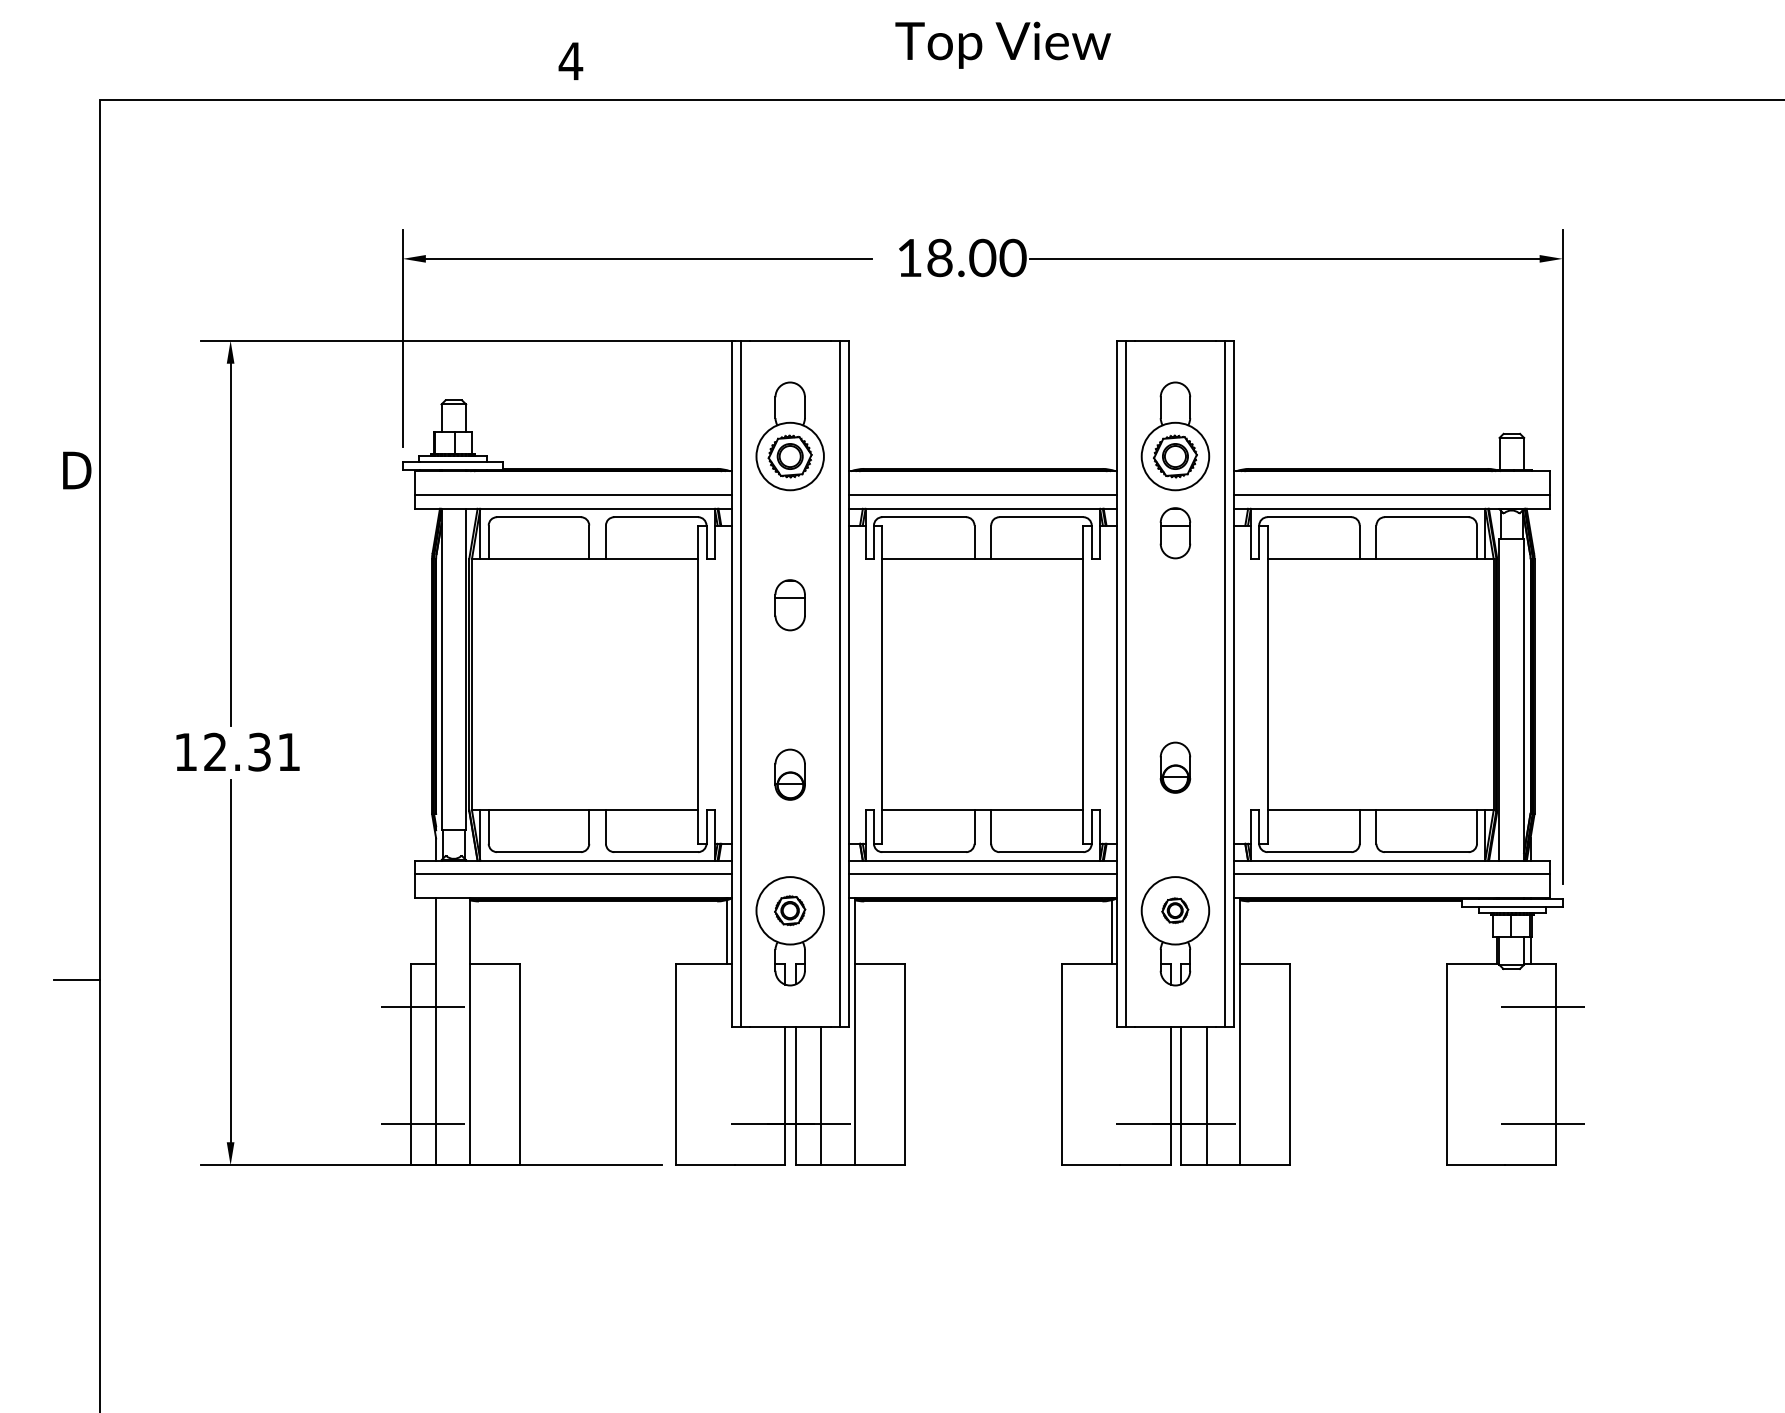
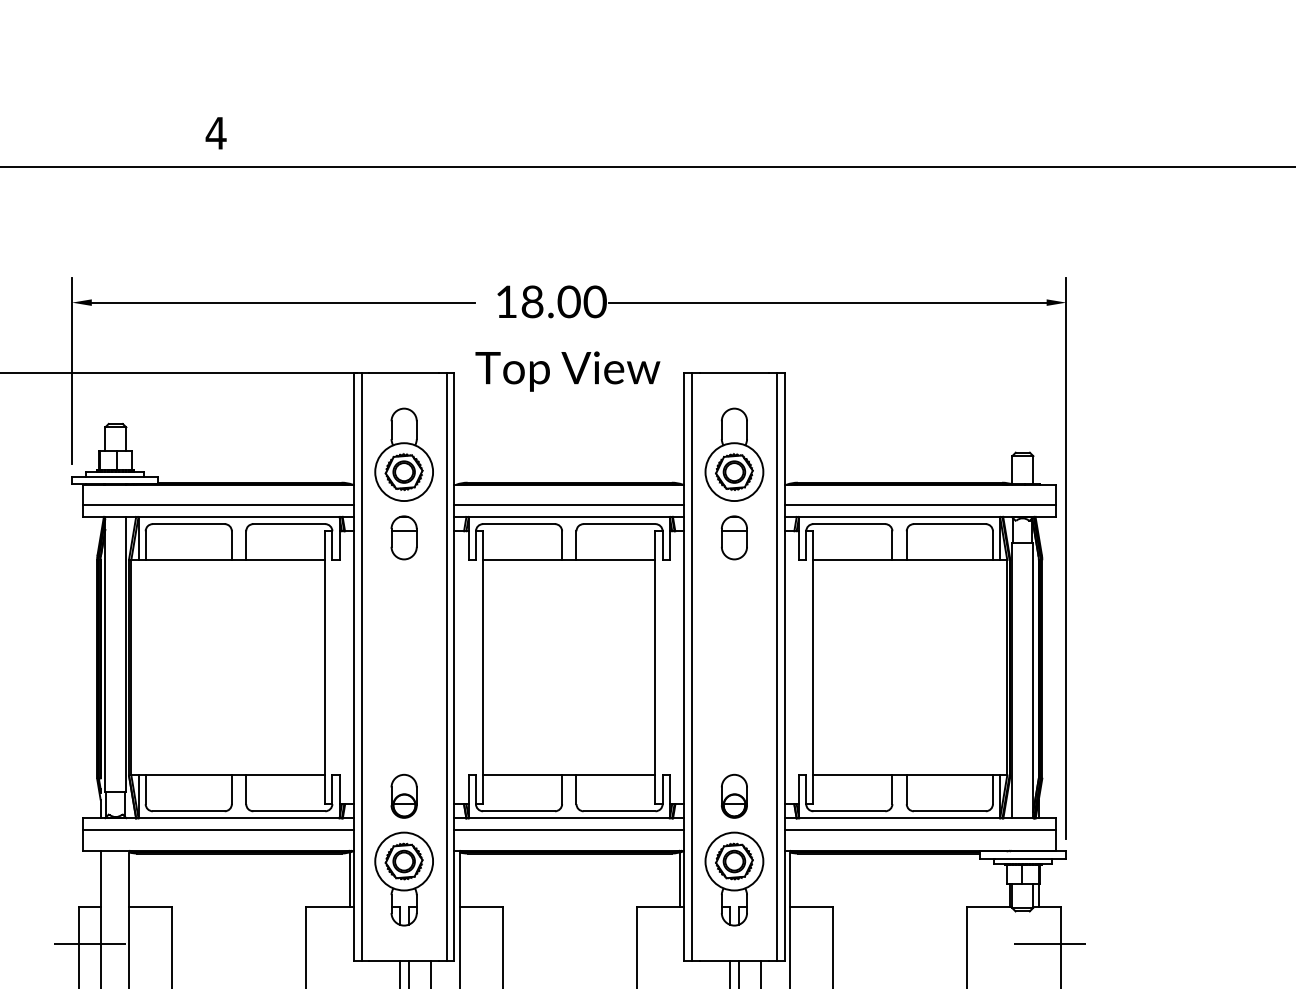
text: (1002, 44) -> (567, 370), moved
part: (789, 605) -> (403, 538), moved
part: (1175, 767) -> (734, 796), moved
part: (789, 774) -> (403, 796), moved
part: (789, 910) -> (403, 861), size x1.43
part: (1174, 910) -> (733, 861), size x1.67

